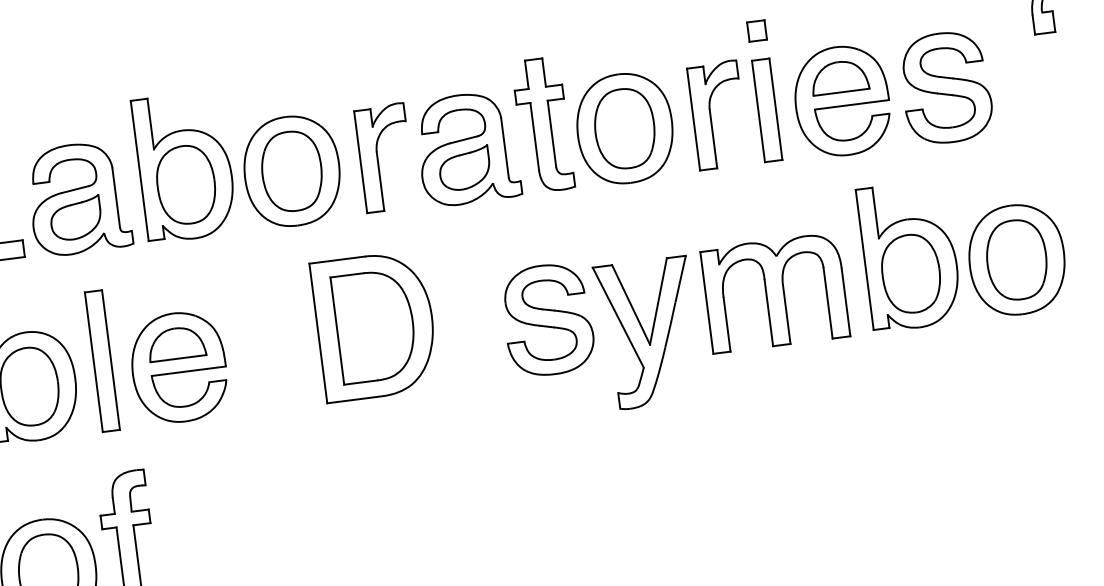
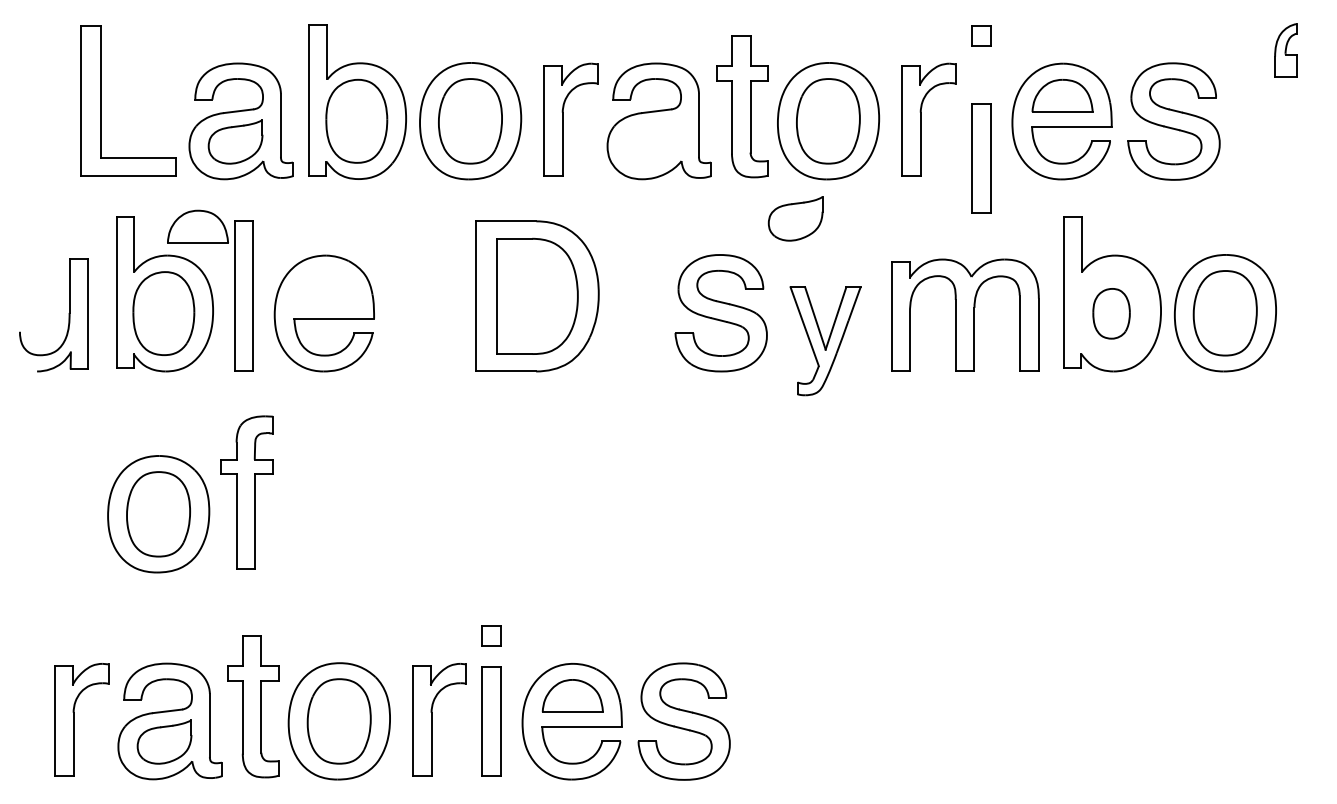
part: (767, 110) -> (981, 158), moved
part: (464, 168) -> (795, 218), moved
part: (911, 273) -> (1111, 313), size x0.6
part: (648, 333) -> (825, 341), size x0.7
part: (176, 343) -> (197, 226), moved

